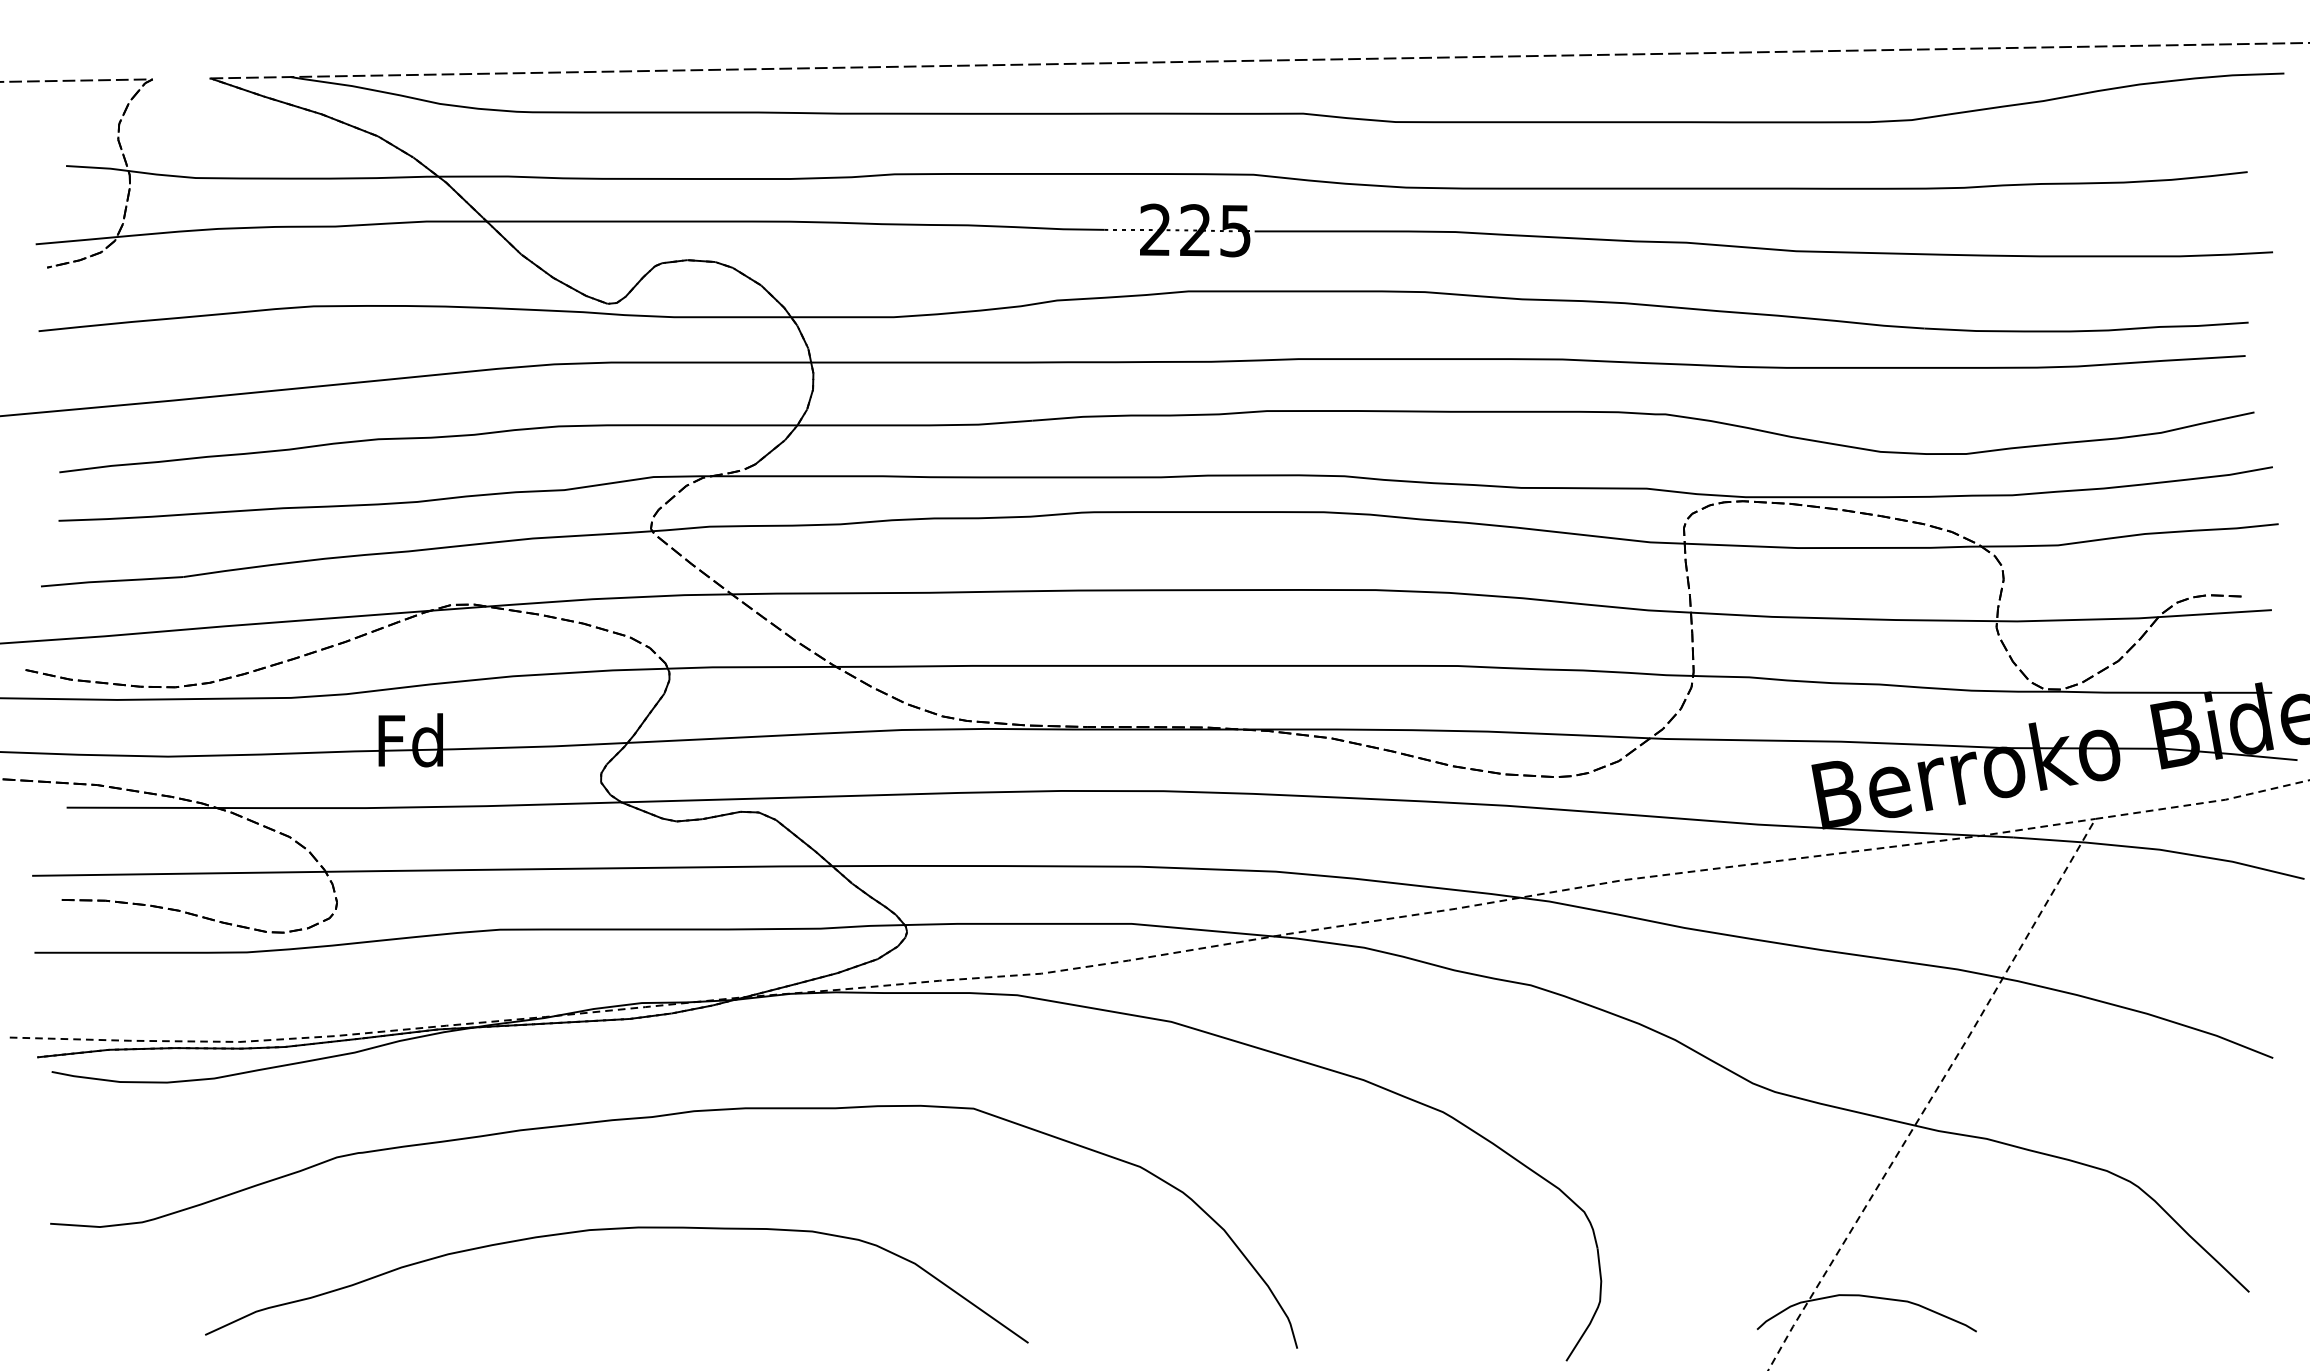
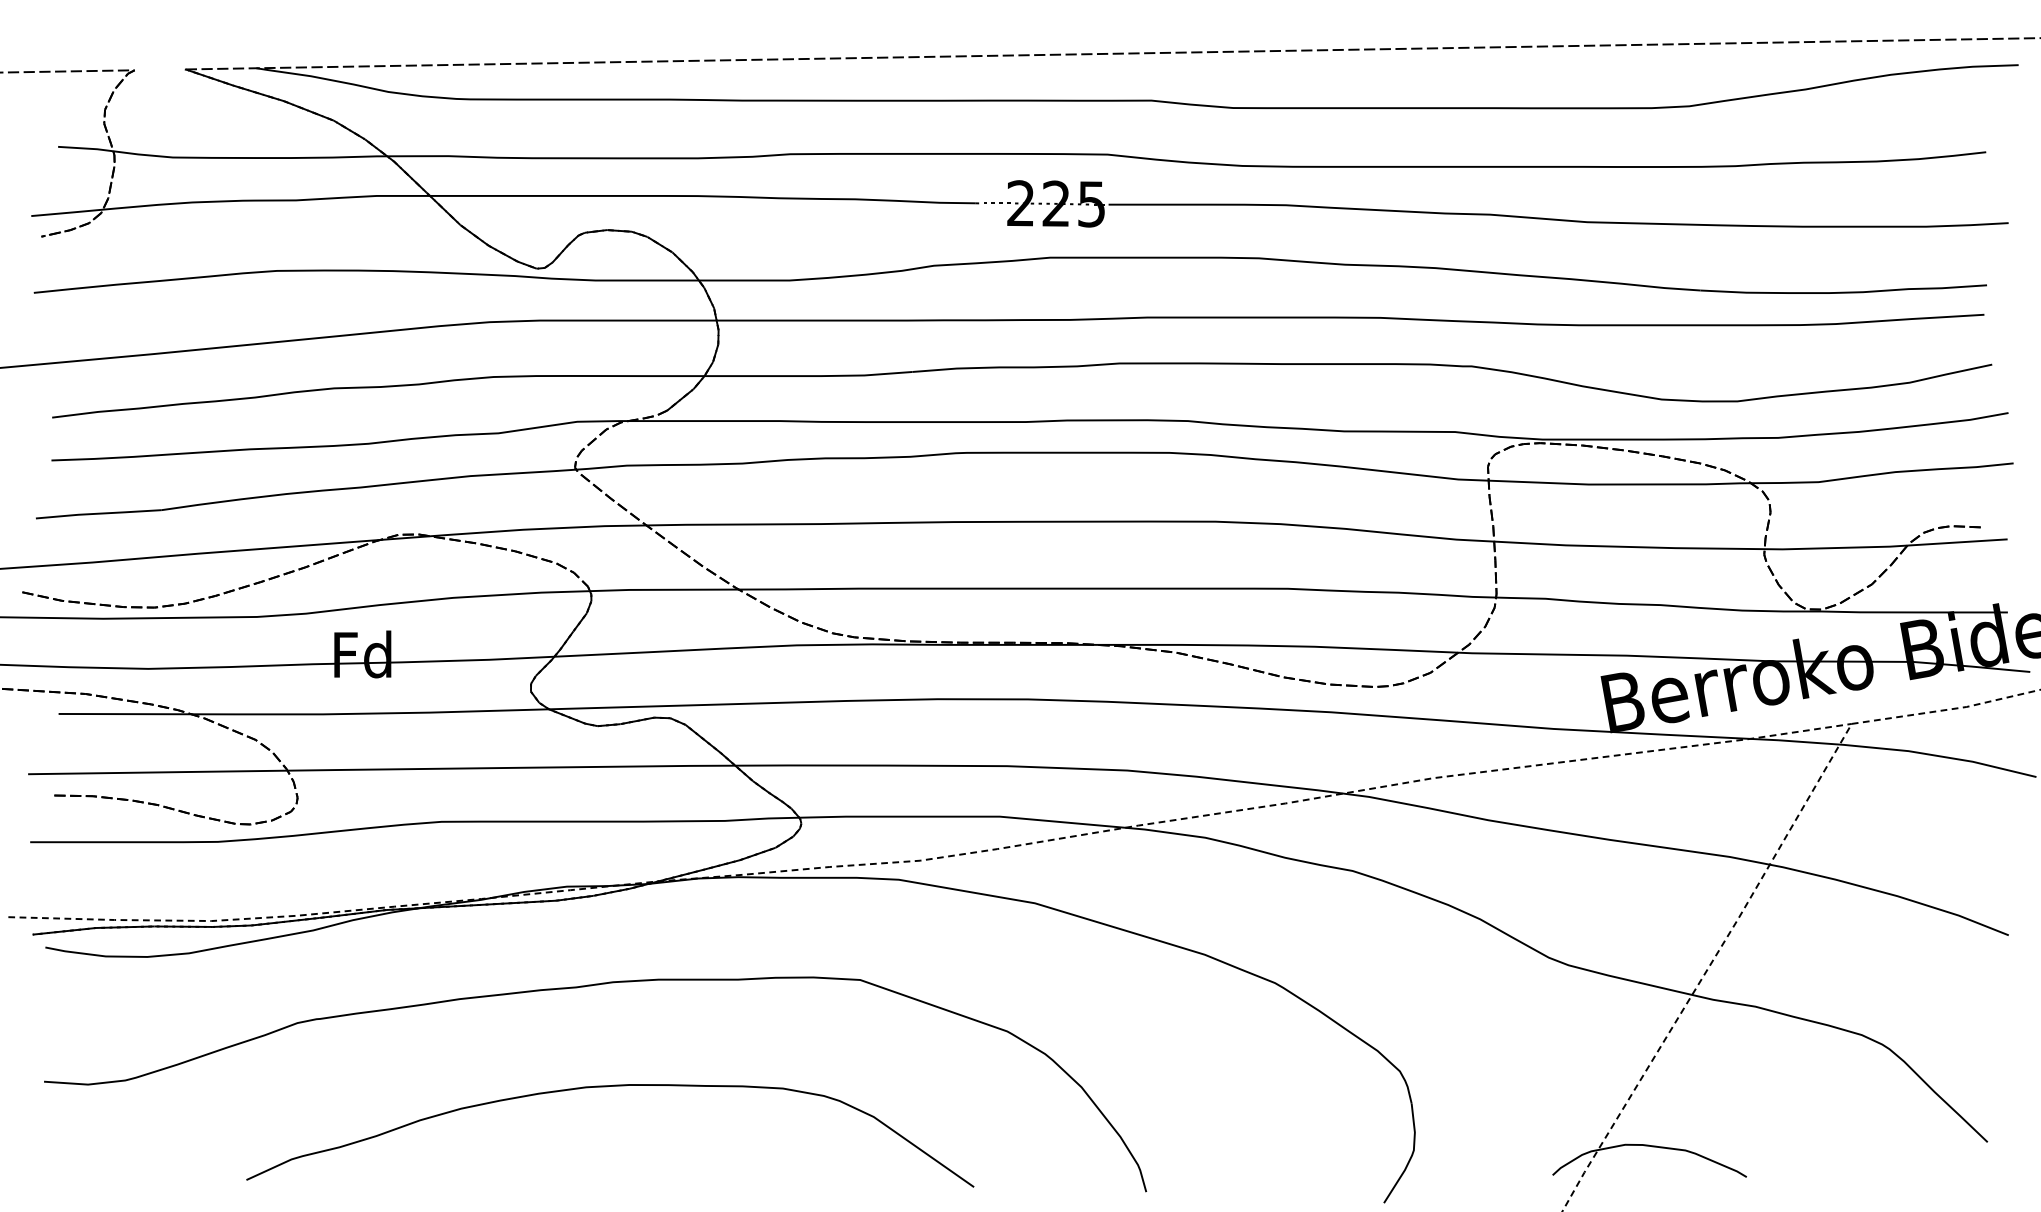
curve: (606, 1230) -> (601, 1087), moved

